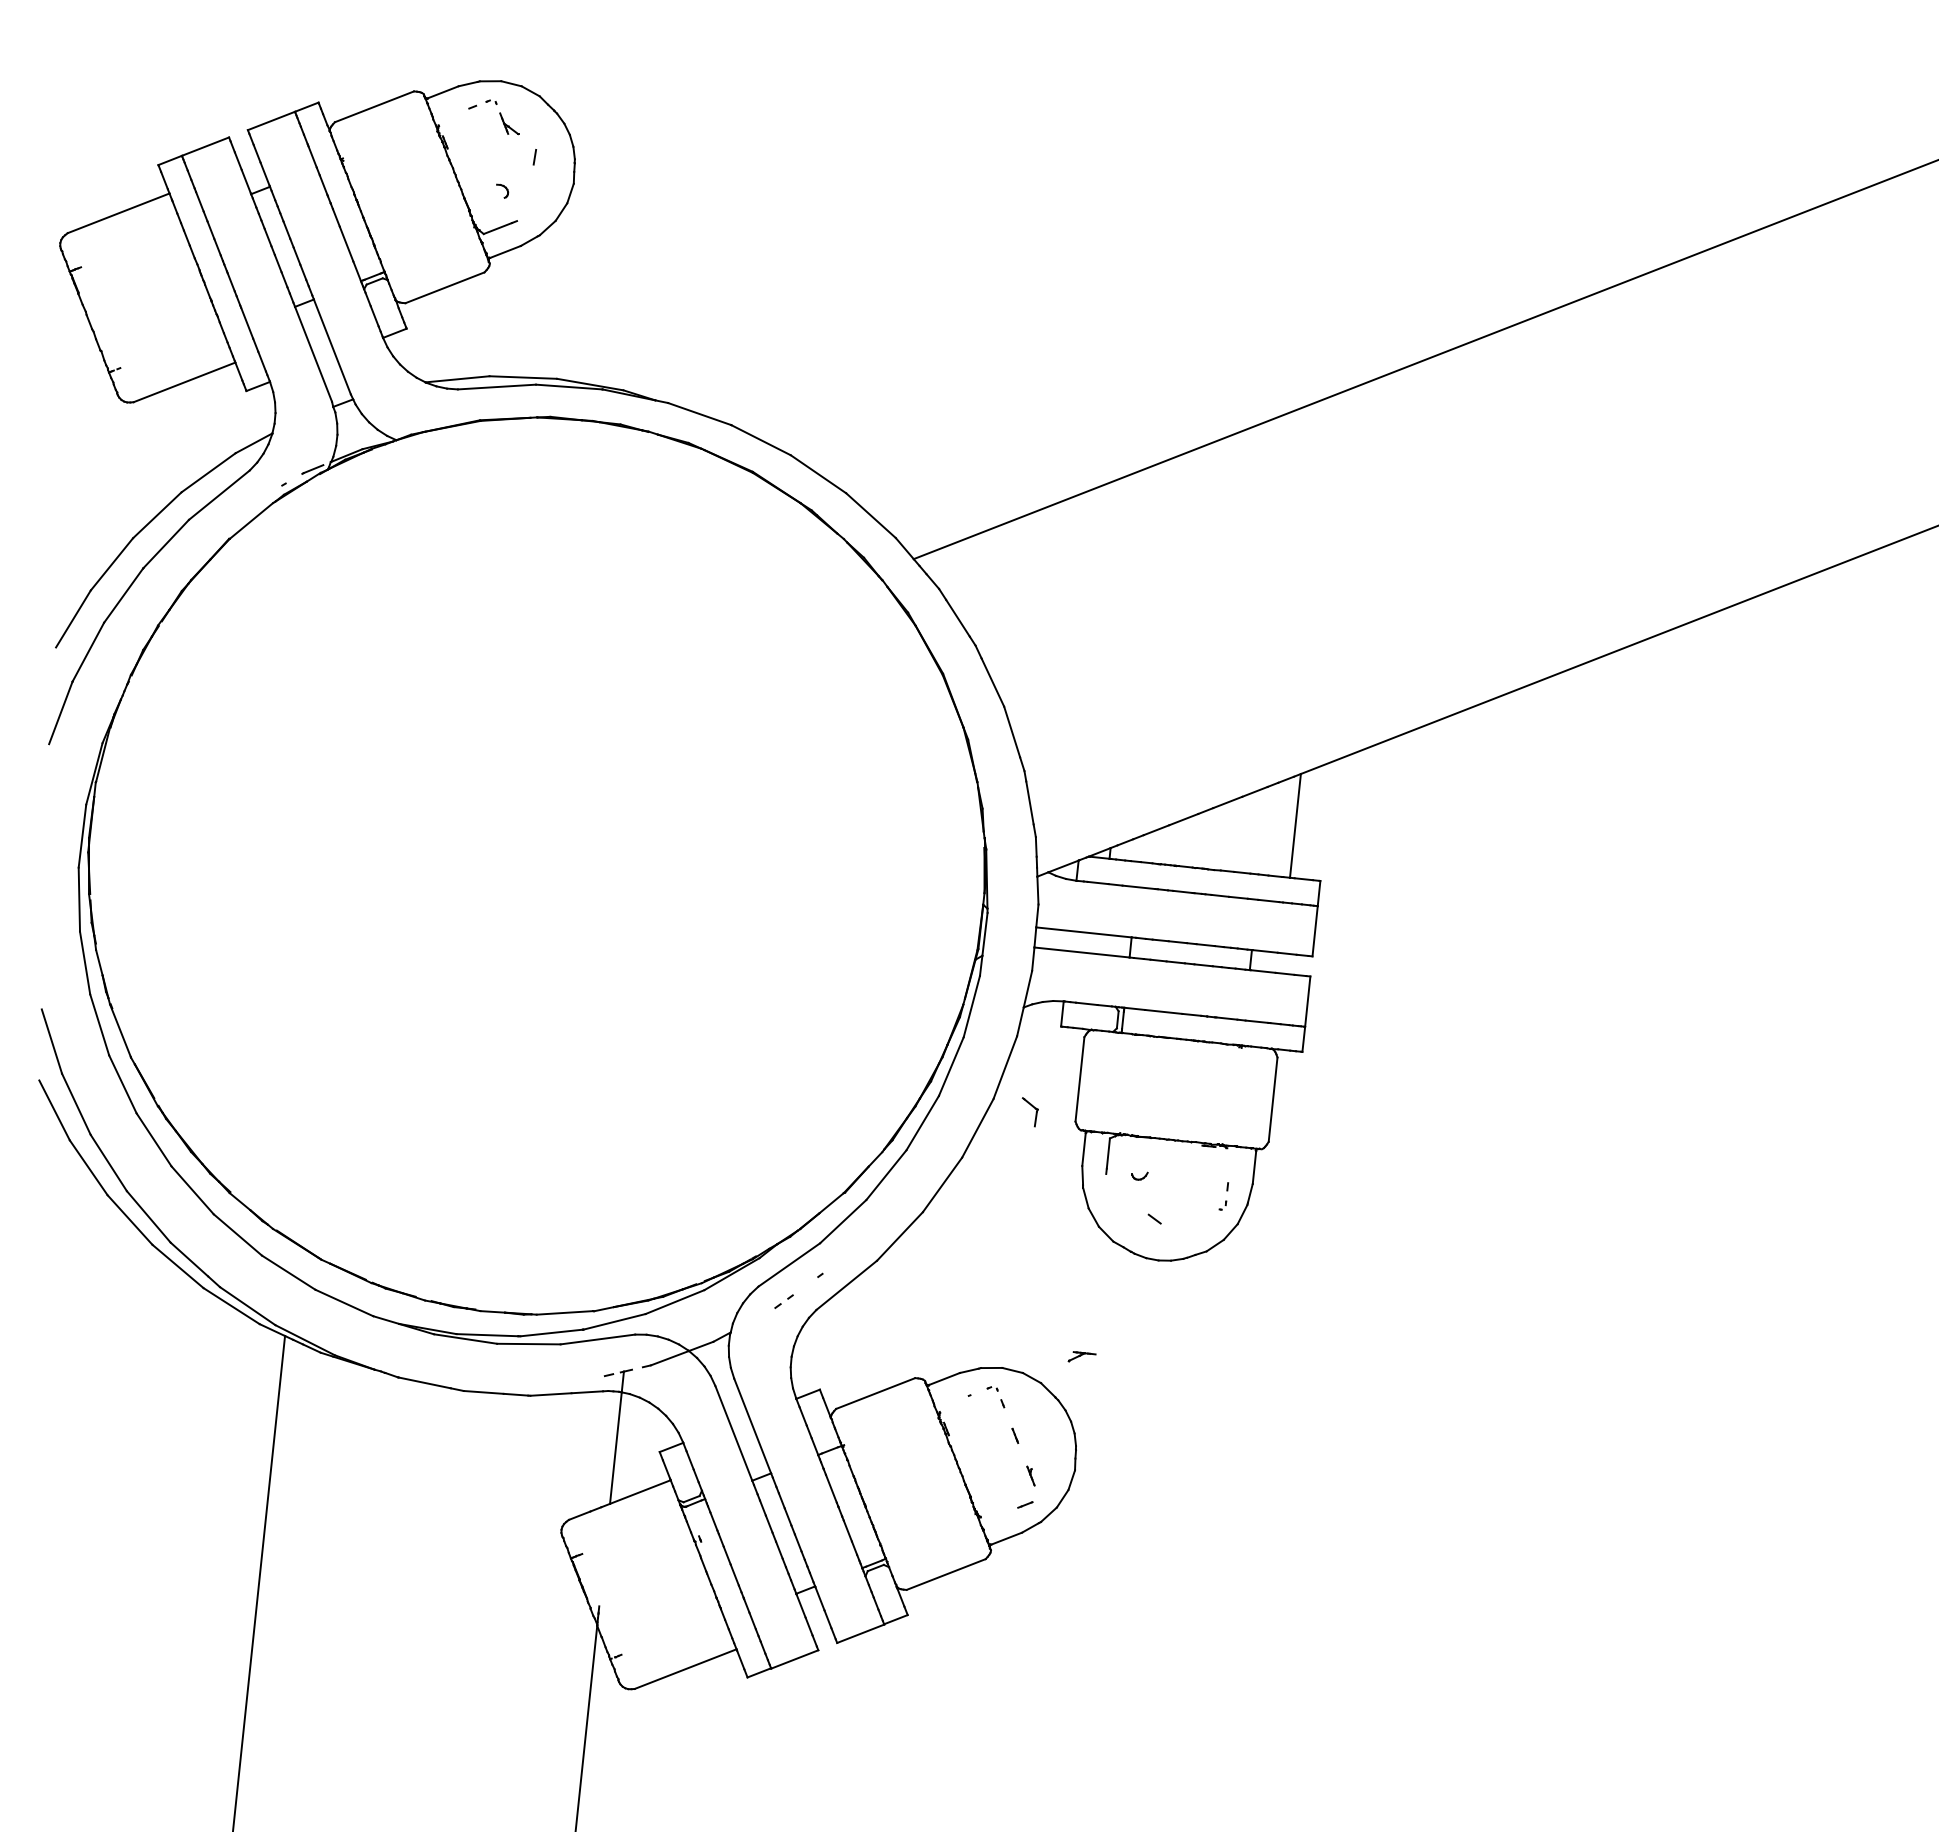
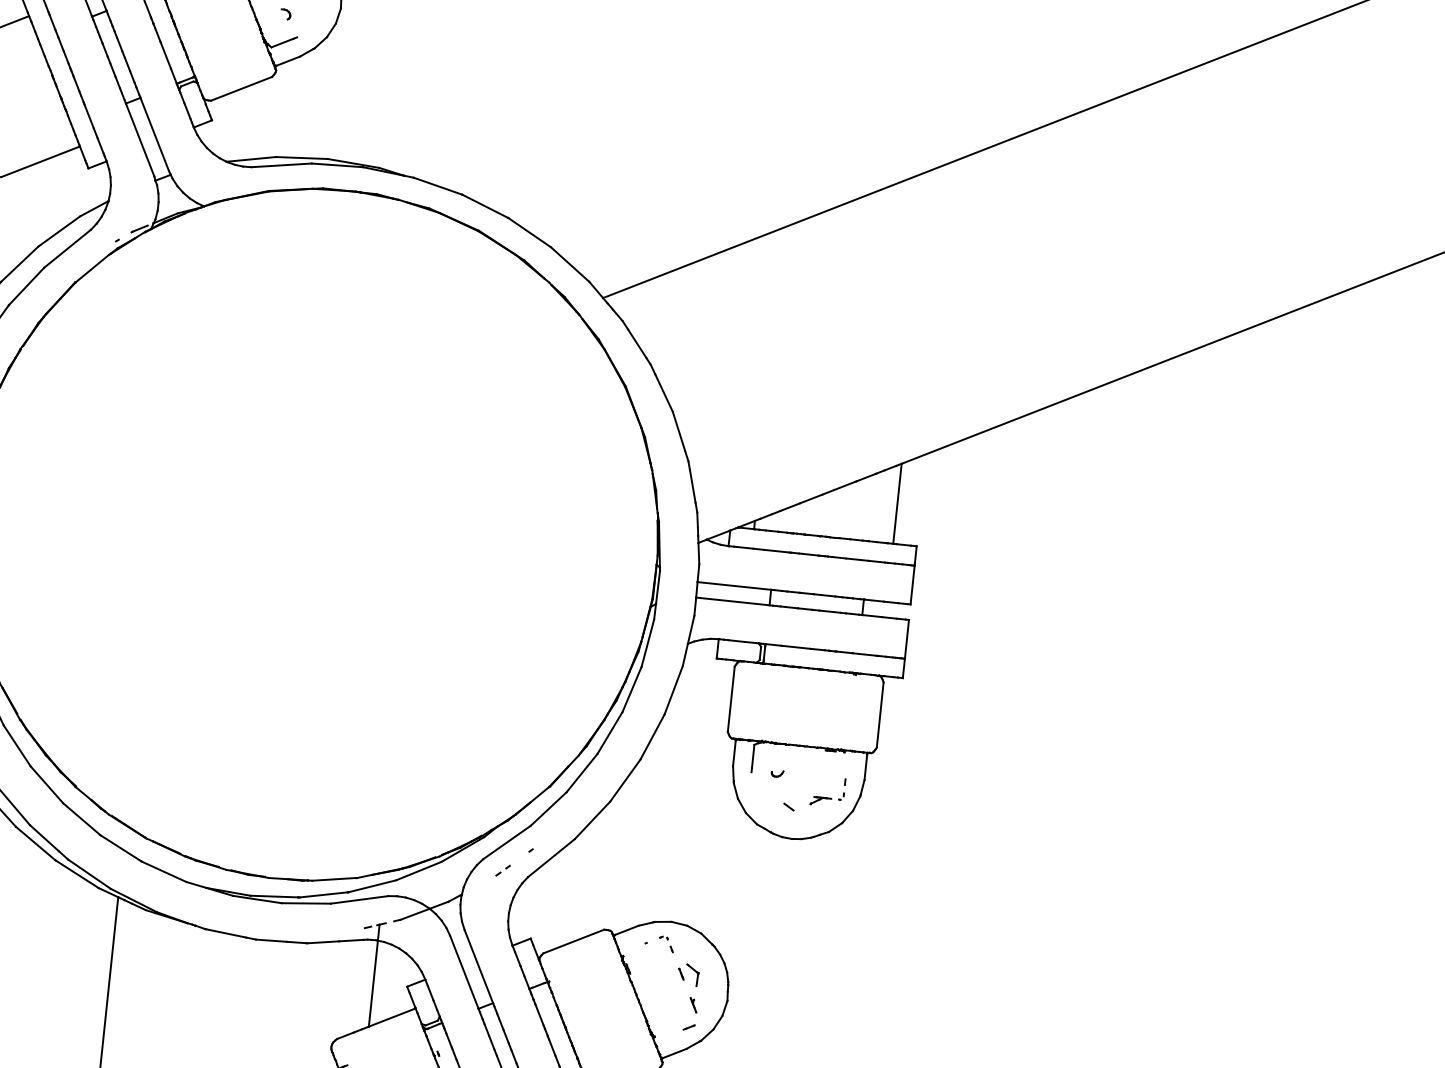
part: (1029, 1112) -> (692, 975), moved
part: (1081, 1356) -> (820, 800), moved

